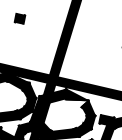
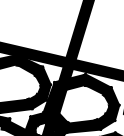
fill: (77, 103) -> (98, 90), added

